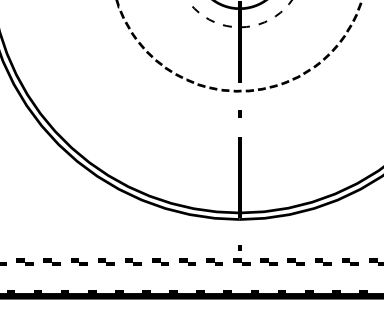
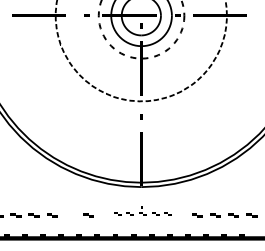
part: (241, 254) -> (142, 210), size x0.7
part: (133, 262) -> (70, 215), removed

